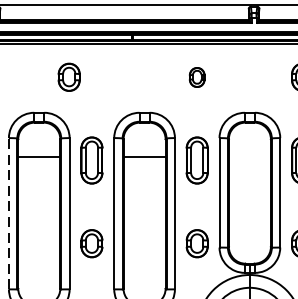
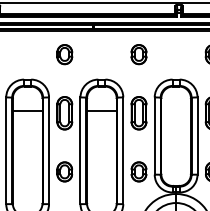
part: (68, 77) -> (64, 54), moved
part: (196, 77) -> (138, 54), size x1.43
line: (9, 213) -> (6, 150), dashed -> solid

